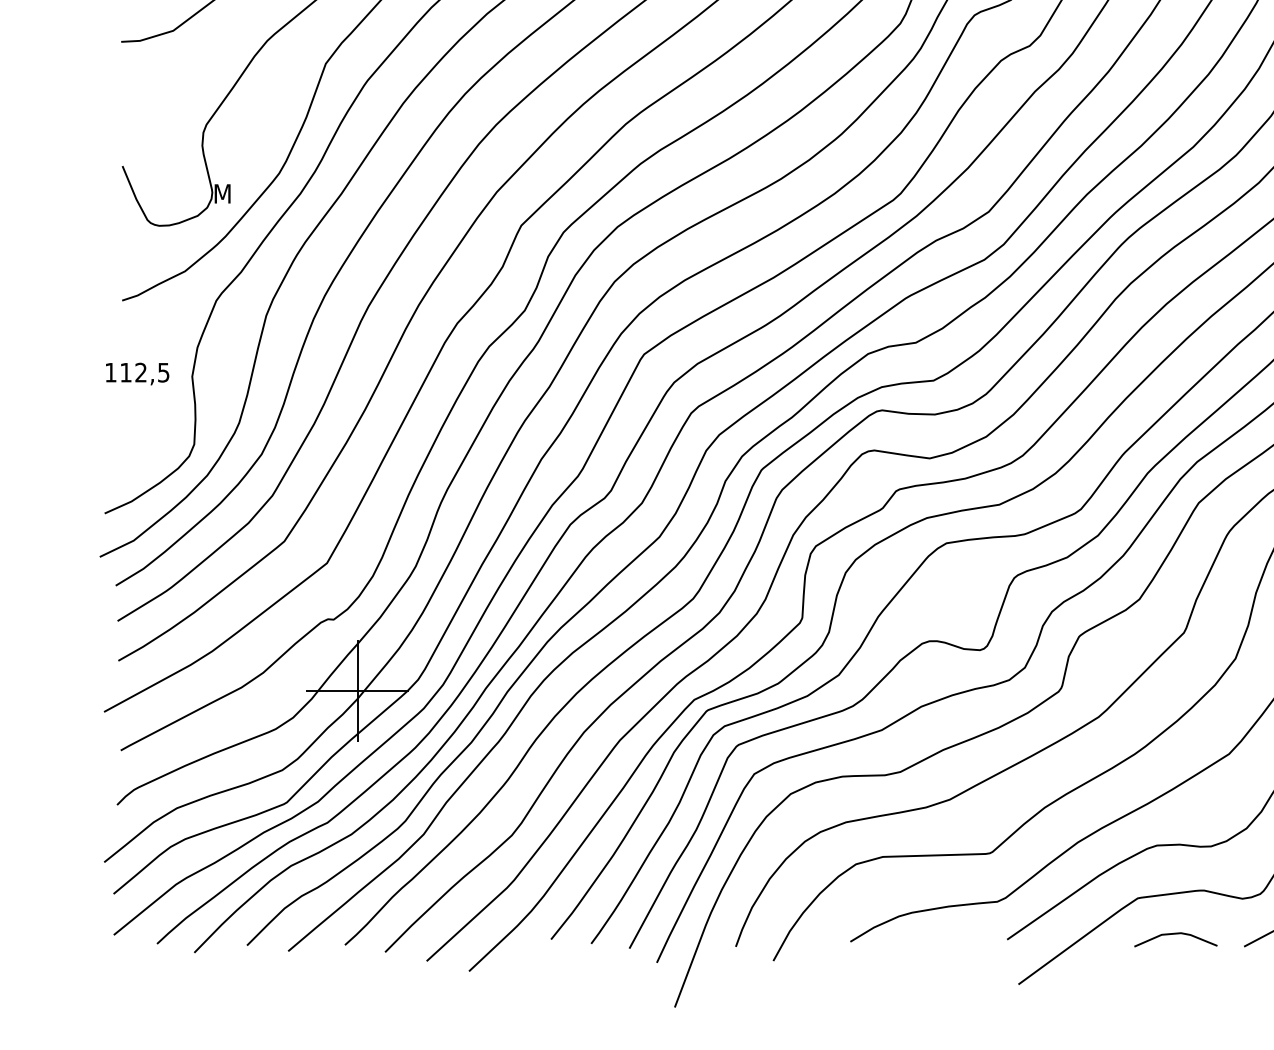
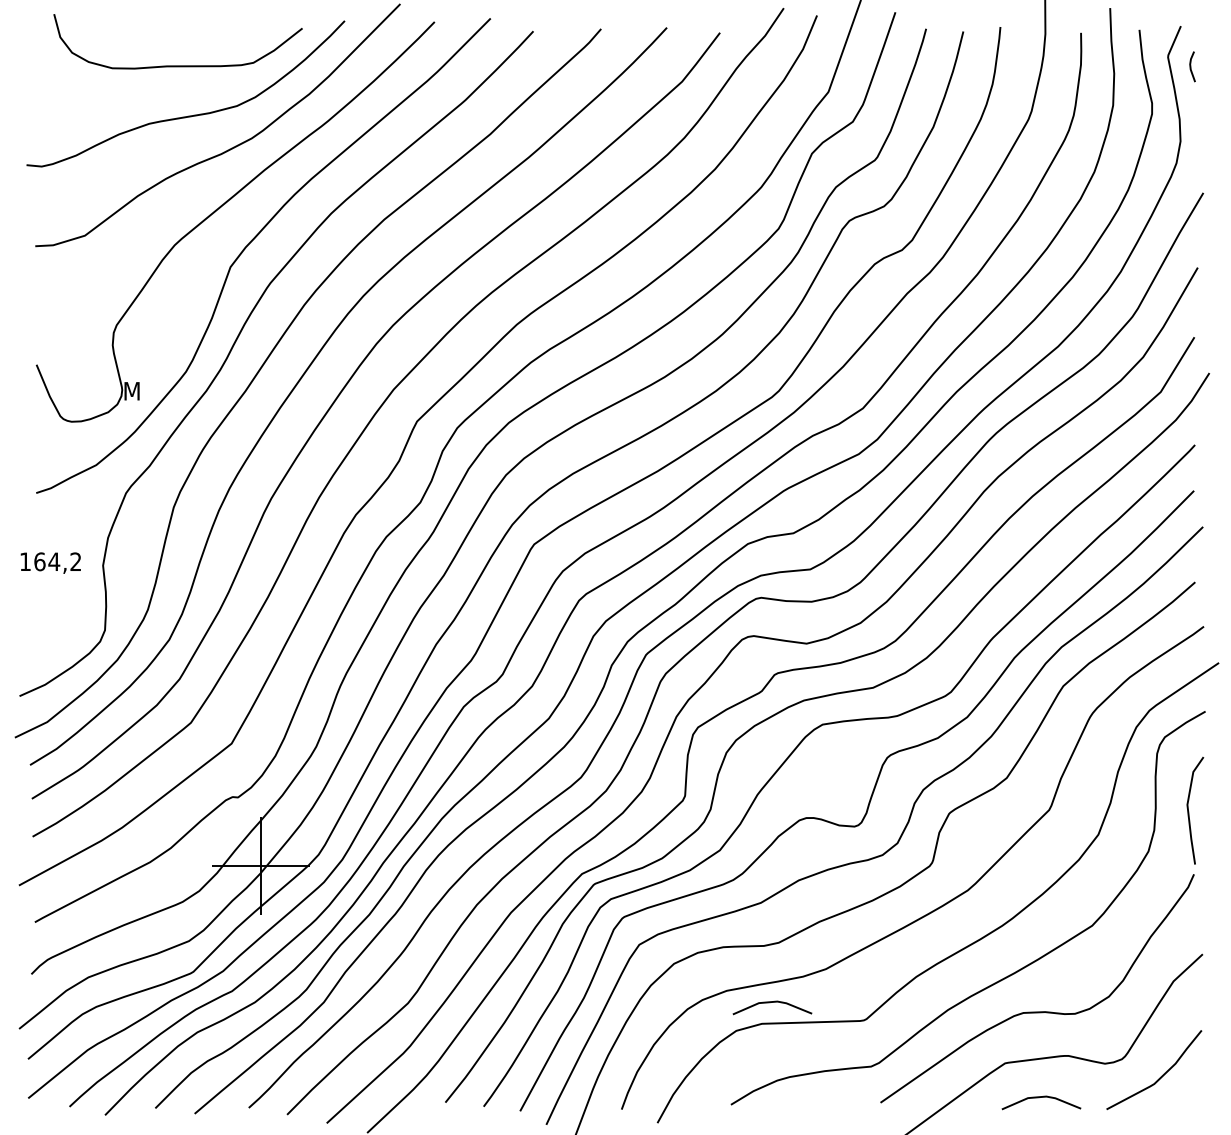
text: (144, 372) -> (57, 561), 112,5 -> 164,2
line: (891, 835) -> (770, 1003), added

